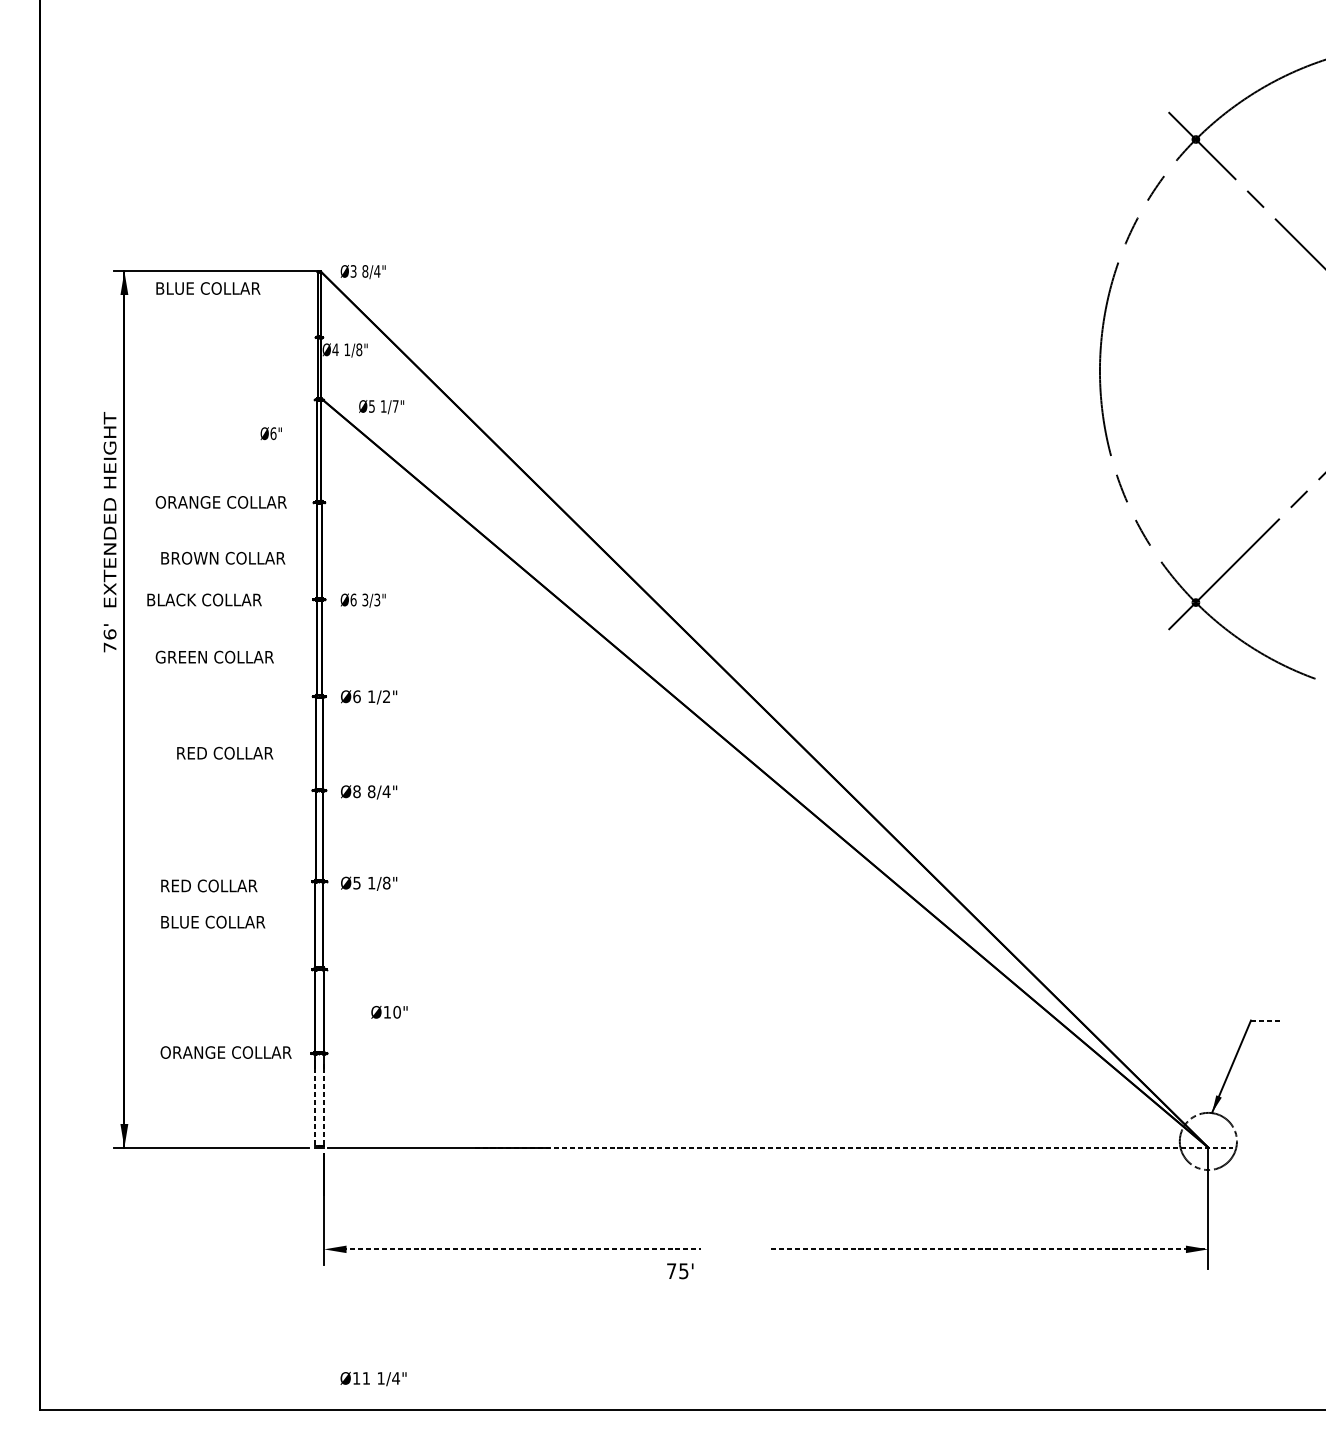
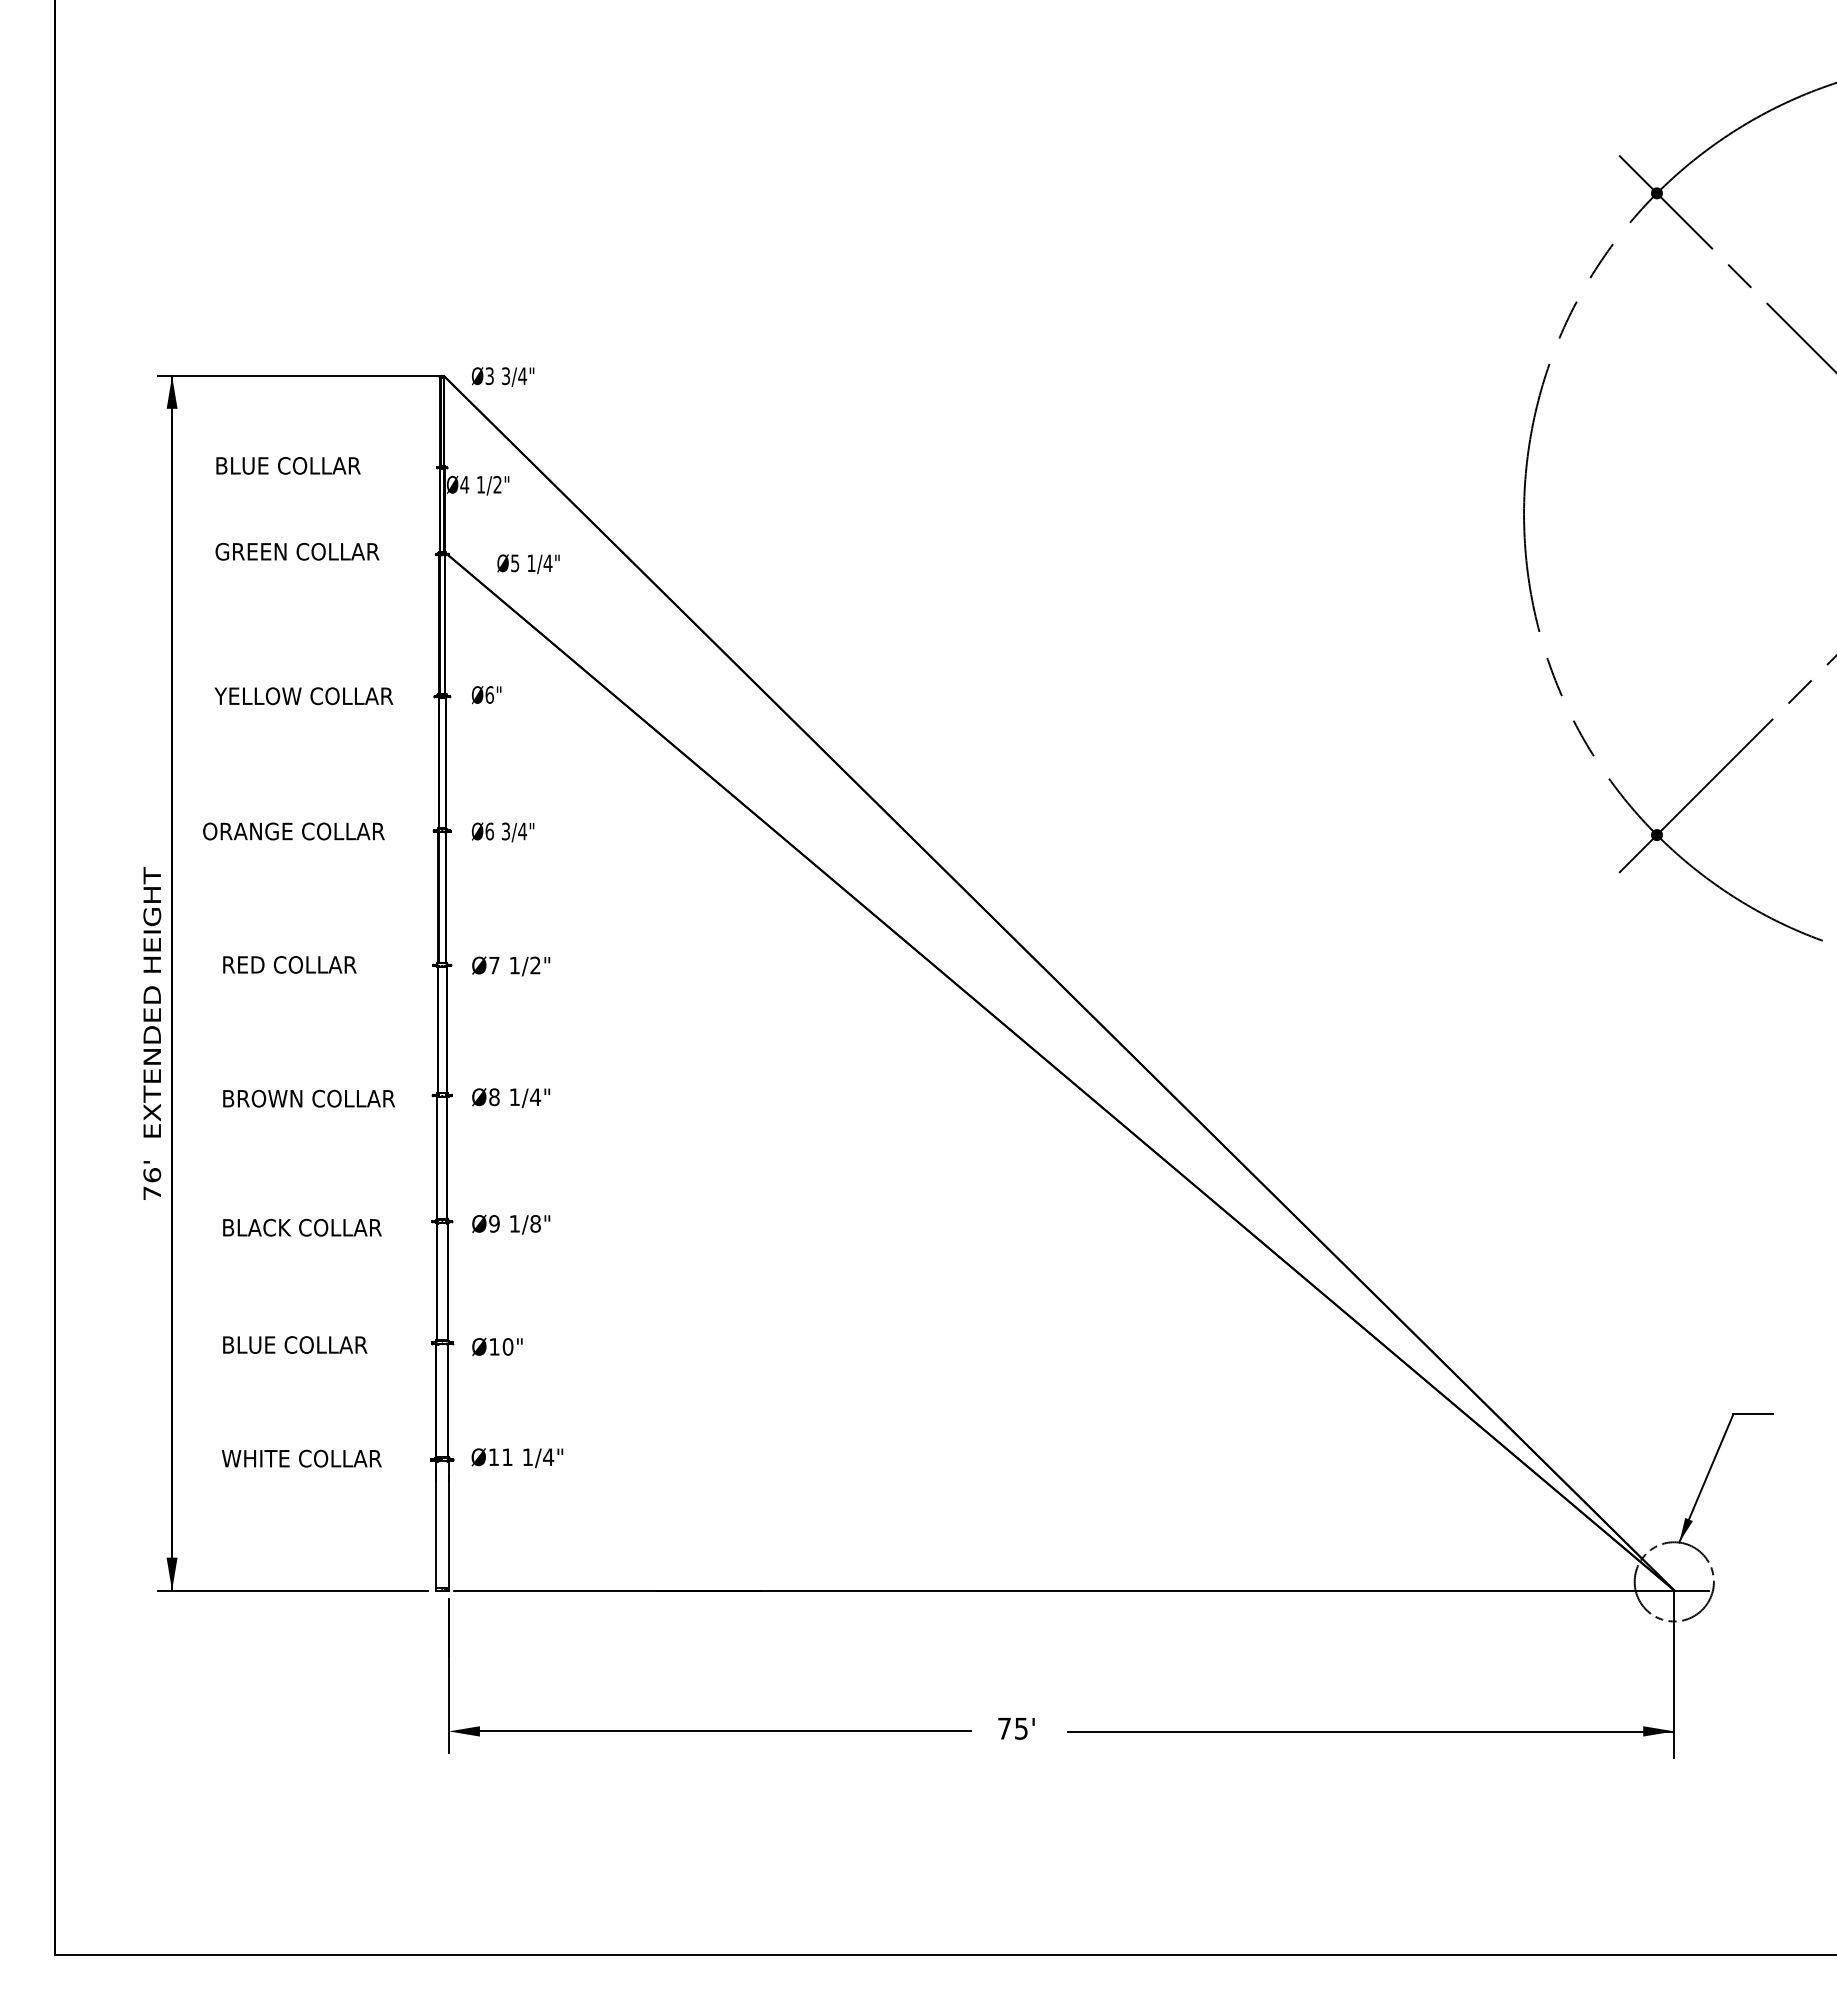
text: (364, 271) -> (505, 376), 8/4" -> 3/4"
text: (208, 288) -> (288, 465), moved
text: (359, 349) -> (497, 484), 1/8" -> 1/2"
text: (395, 405) -> (547, 562), 1/7" -> 1/4"
text: (271, 434) -> (486, 695), moved
text: (220, 502) -> (305, 696), ORANGE COLLAR -> YELLOW COLLAR
text: (110, 531) -> (152, 1032), moved
text: (223, 558) -> (309, 1098), moved
text: (211, 599) -> (293, 831), BLACK COLLAR -> ORANGE COLLAR
text: (377, 599) -> (522, 831), 3/3" -> 3/4"
text: (214, 657) -> (297, 551), moved
text: (357, 696) -> (494, 965), Ø6 -> Ø7
text: (224, 752) -> (289, 964), moved
text: (371, 791) -> (514, 1097), 8/4" -> 1/4"
text: (357, 882) -> (494, 1223), Ø5 -> Ø9
text: (219, 885) -> (303, 1227), RED COLLAR -> BLACK COLLAR
text: (213, 921) -> (295, 1344), moved
text: (389, 1012) -> (497, 1346), moved
line: (1265, 1020) -> (1753, 1414), dashed -> solid
text: (225, 1052) -> (312, 1458), ORANGE COLLAR -> WHITE COLLAR
line: (314, 1108) -> (435, 1535), dashed -> solid
line: (323, 1108) -> (448, 1535), dashed -> solid
line: (854, 1147) -> (1183, 1590), dashed -> solid
line: (521, 1249) -> (722, 1731), dashed -> solid
line: (989, 1249) -> (1371, 1731), dashed -> solid
text: (680, 1271) -> (1016, 1728), moved
text: (373, 1378) -> (517, 1457), moved

